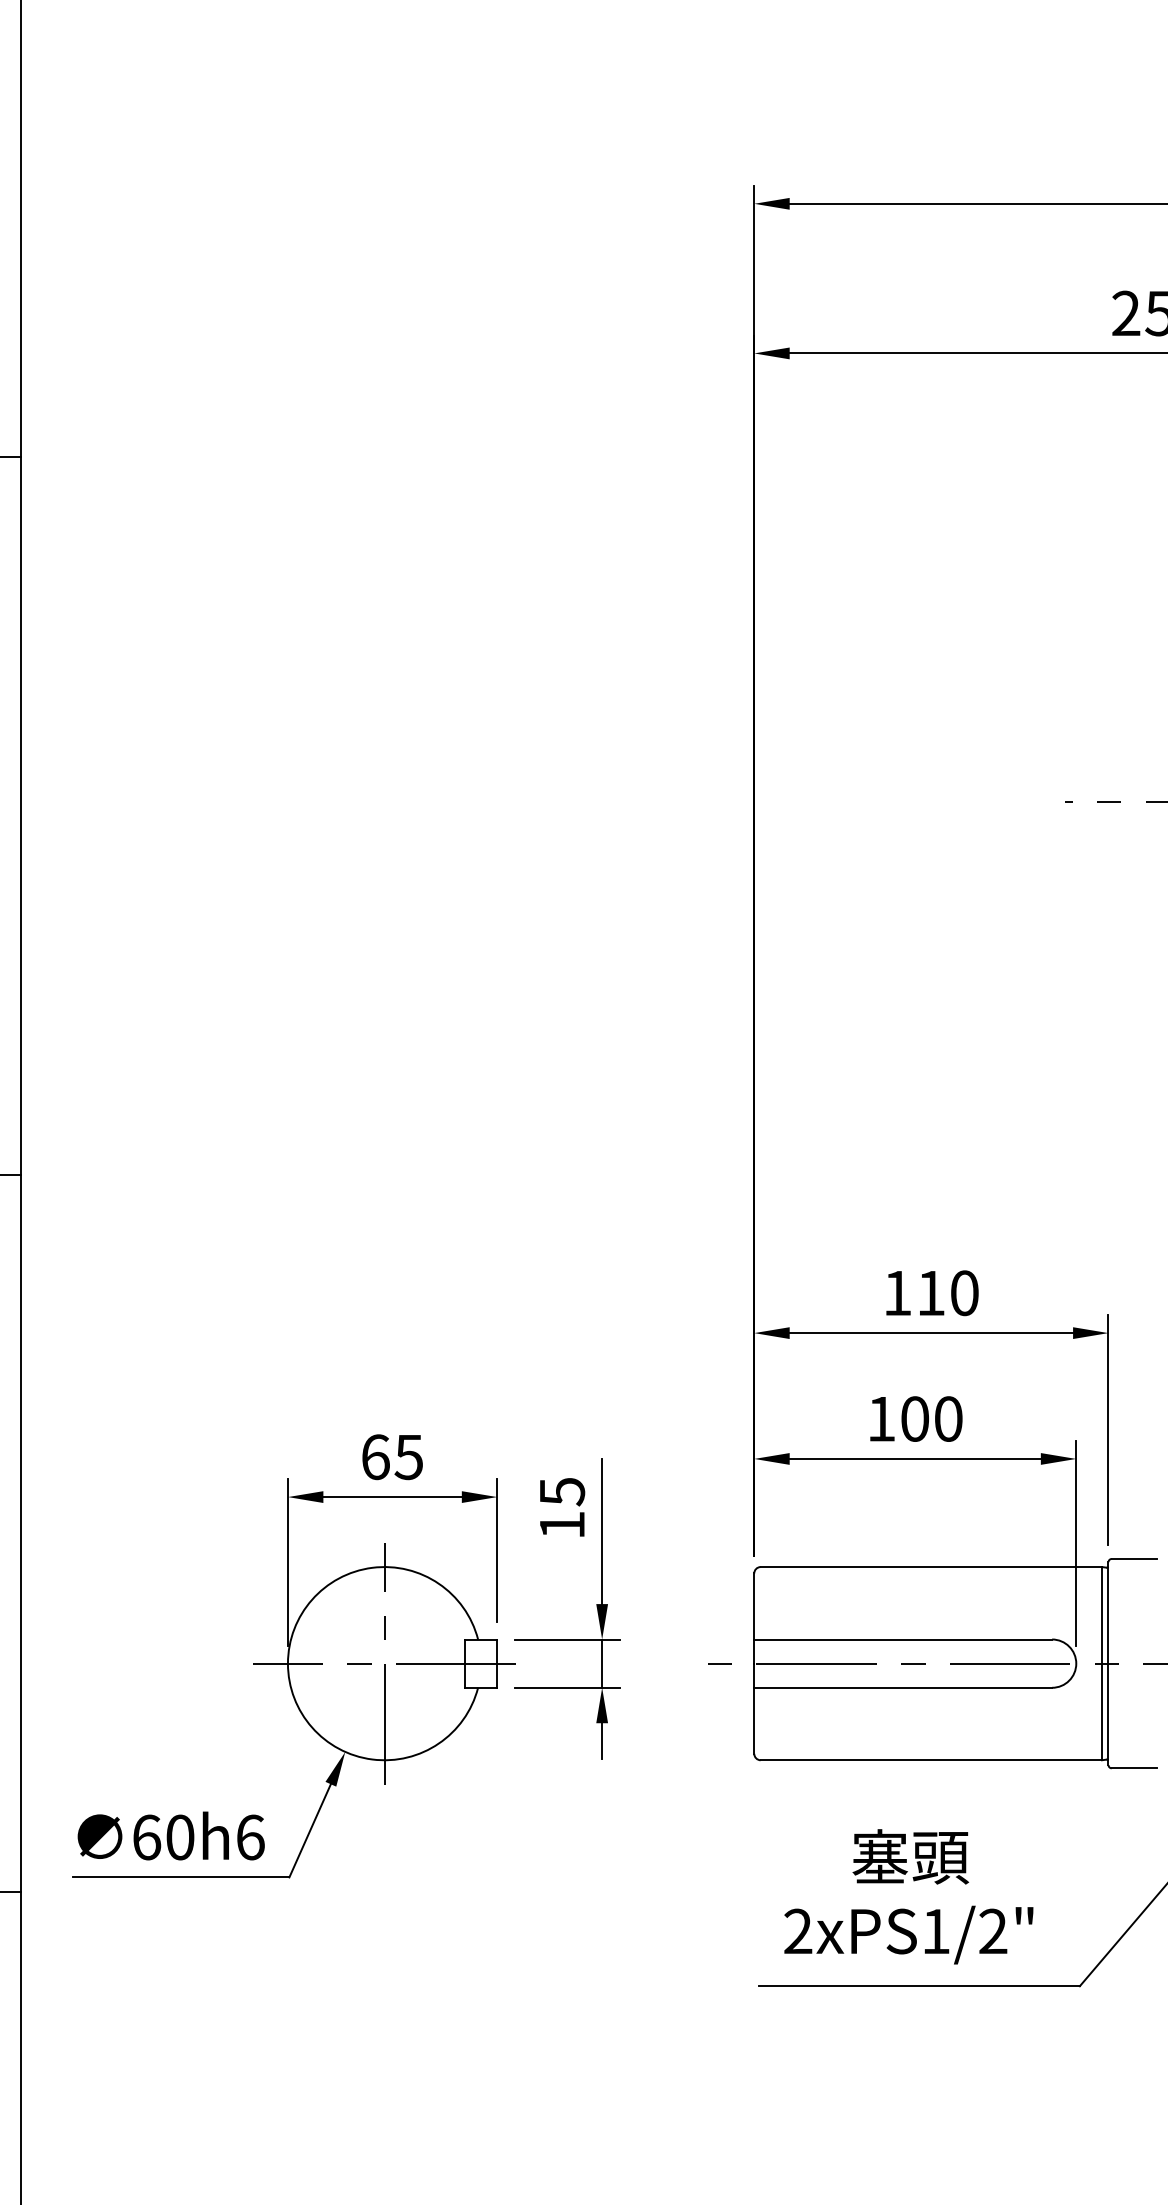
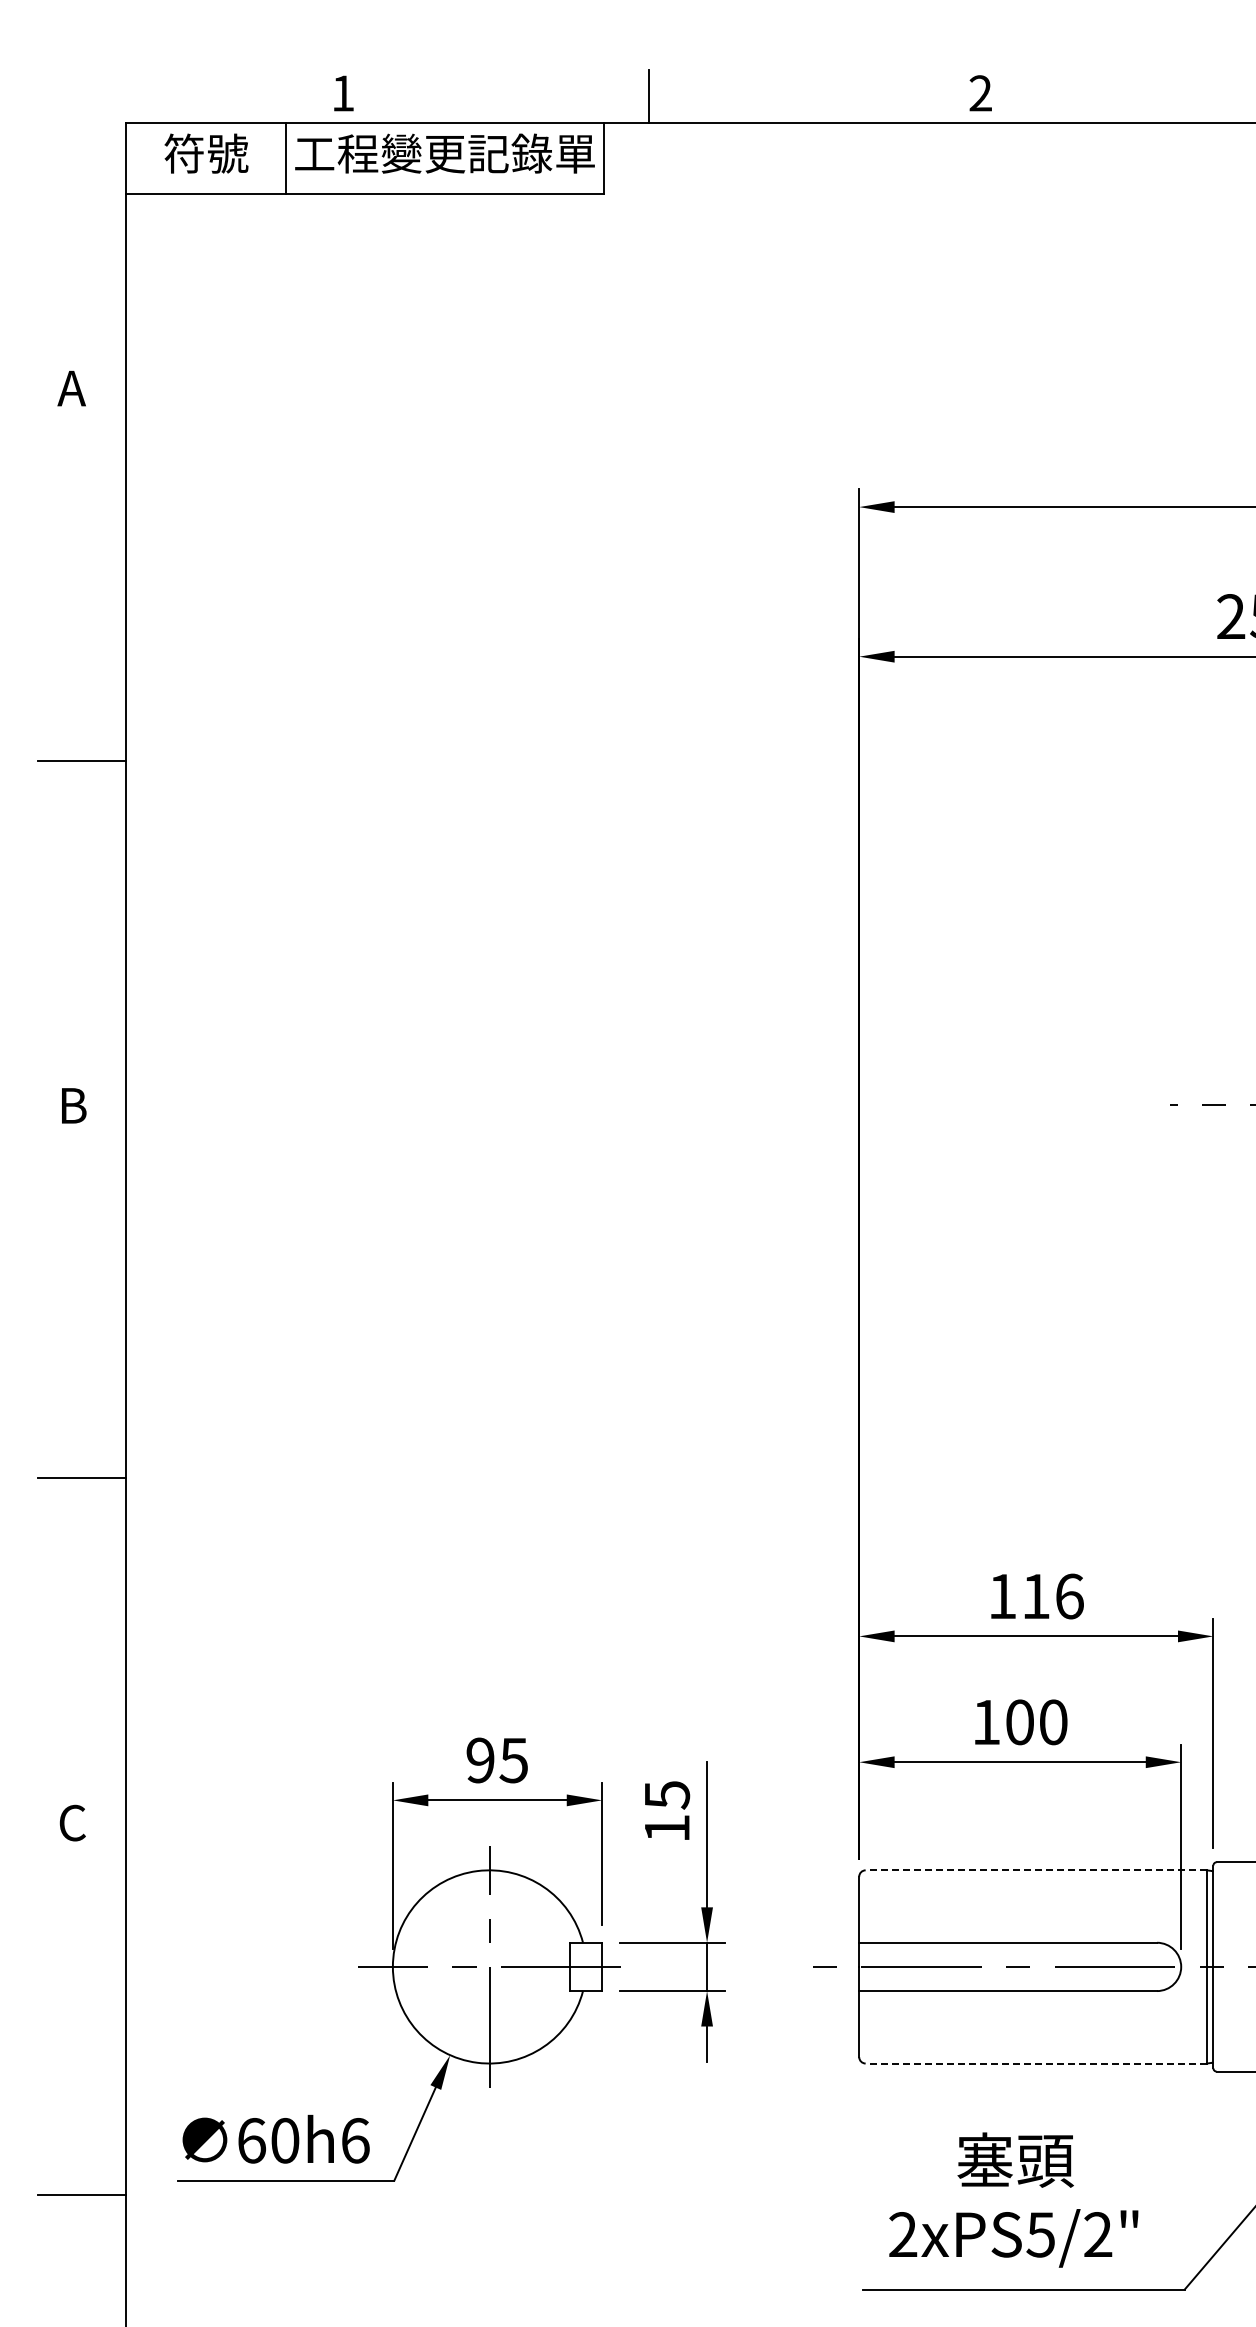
text: (964, 1293) -> (1069, 1596), 110 -> 116
text: (375, 1457) -> (480, 1760), 65 -> 95
line: (931, 1567) -> (1036, 1870), solid -> dashed
line: (931, 1760) -> (1036, 2063), solid -> dashed
text: (935, 1931) -> (1040, 2234), 2xPS1/2" -> 2xPS5/2"

